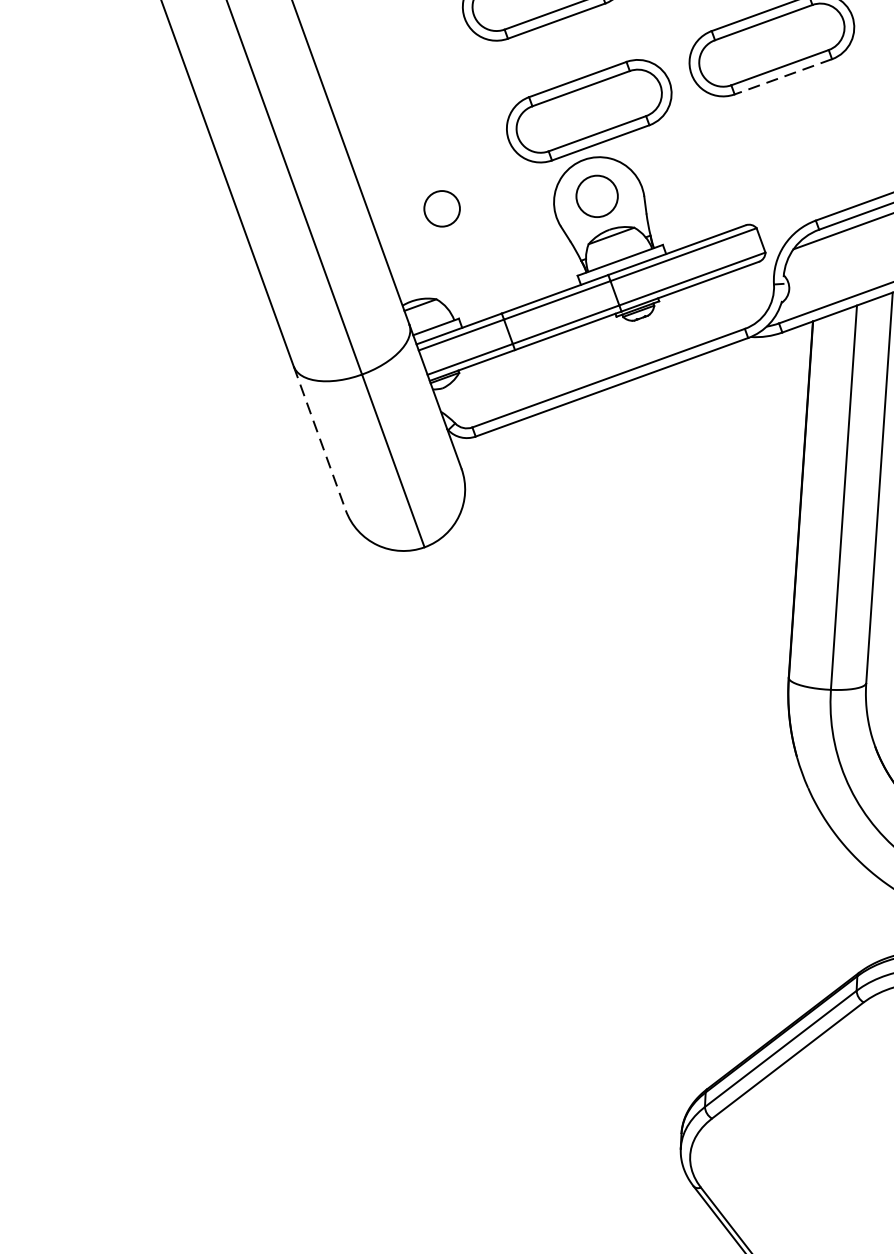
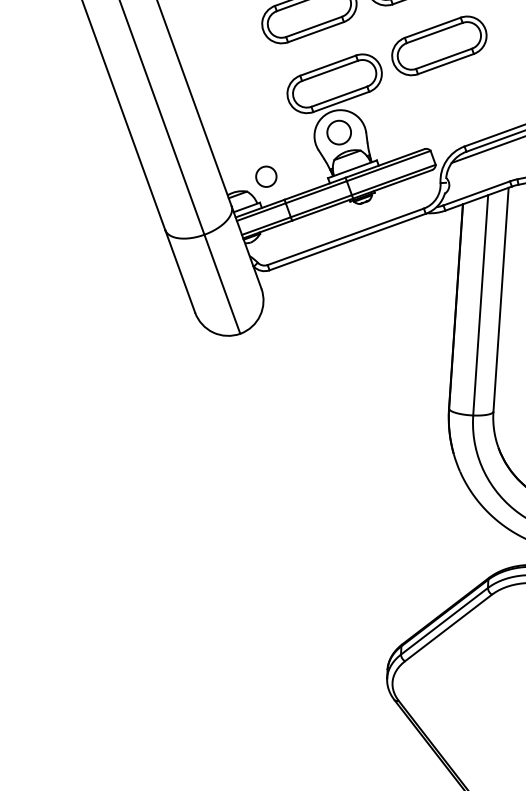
line: (782, 77) -> (445, 64), dashed -> solid
circle: (442, 208) -> (266, 176), moved
line: (320, 438) -> (180, 271), dashed -> solid

